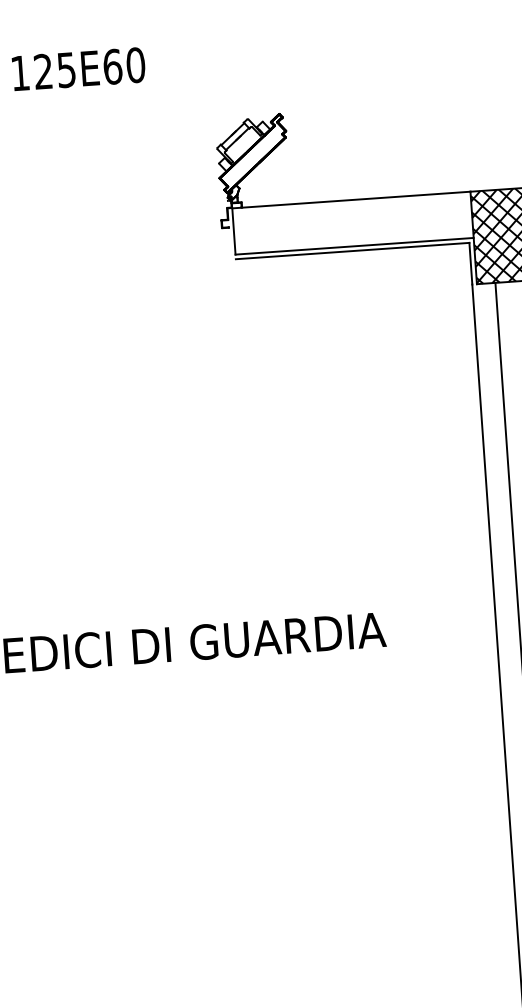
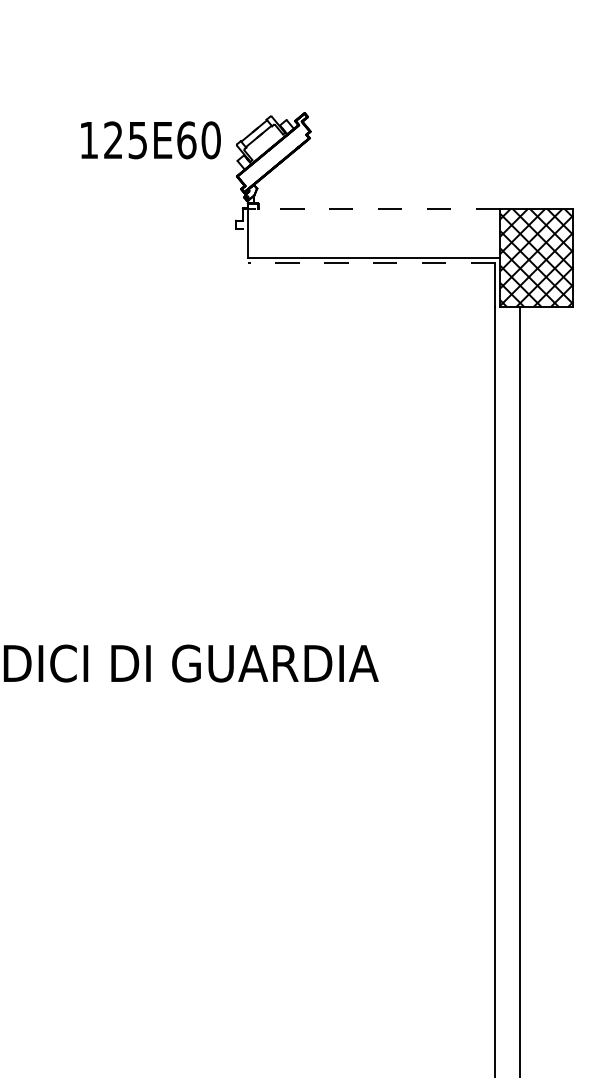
text: (78, 69) -> (150, 140), moved
line: (351, 200) -> (374, 209), solid -> dashed
line: (352, 250) -> (371, 262), solid -> dashed

